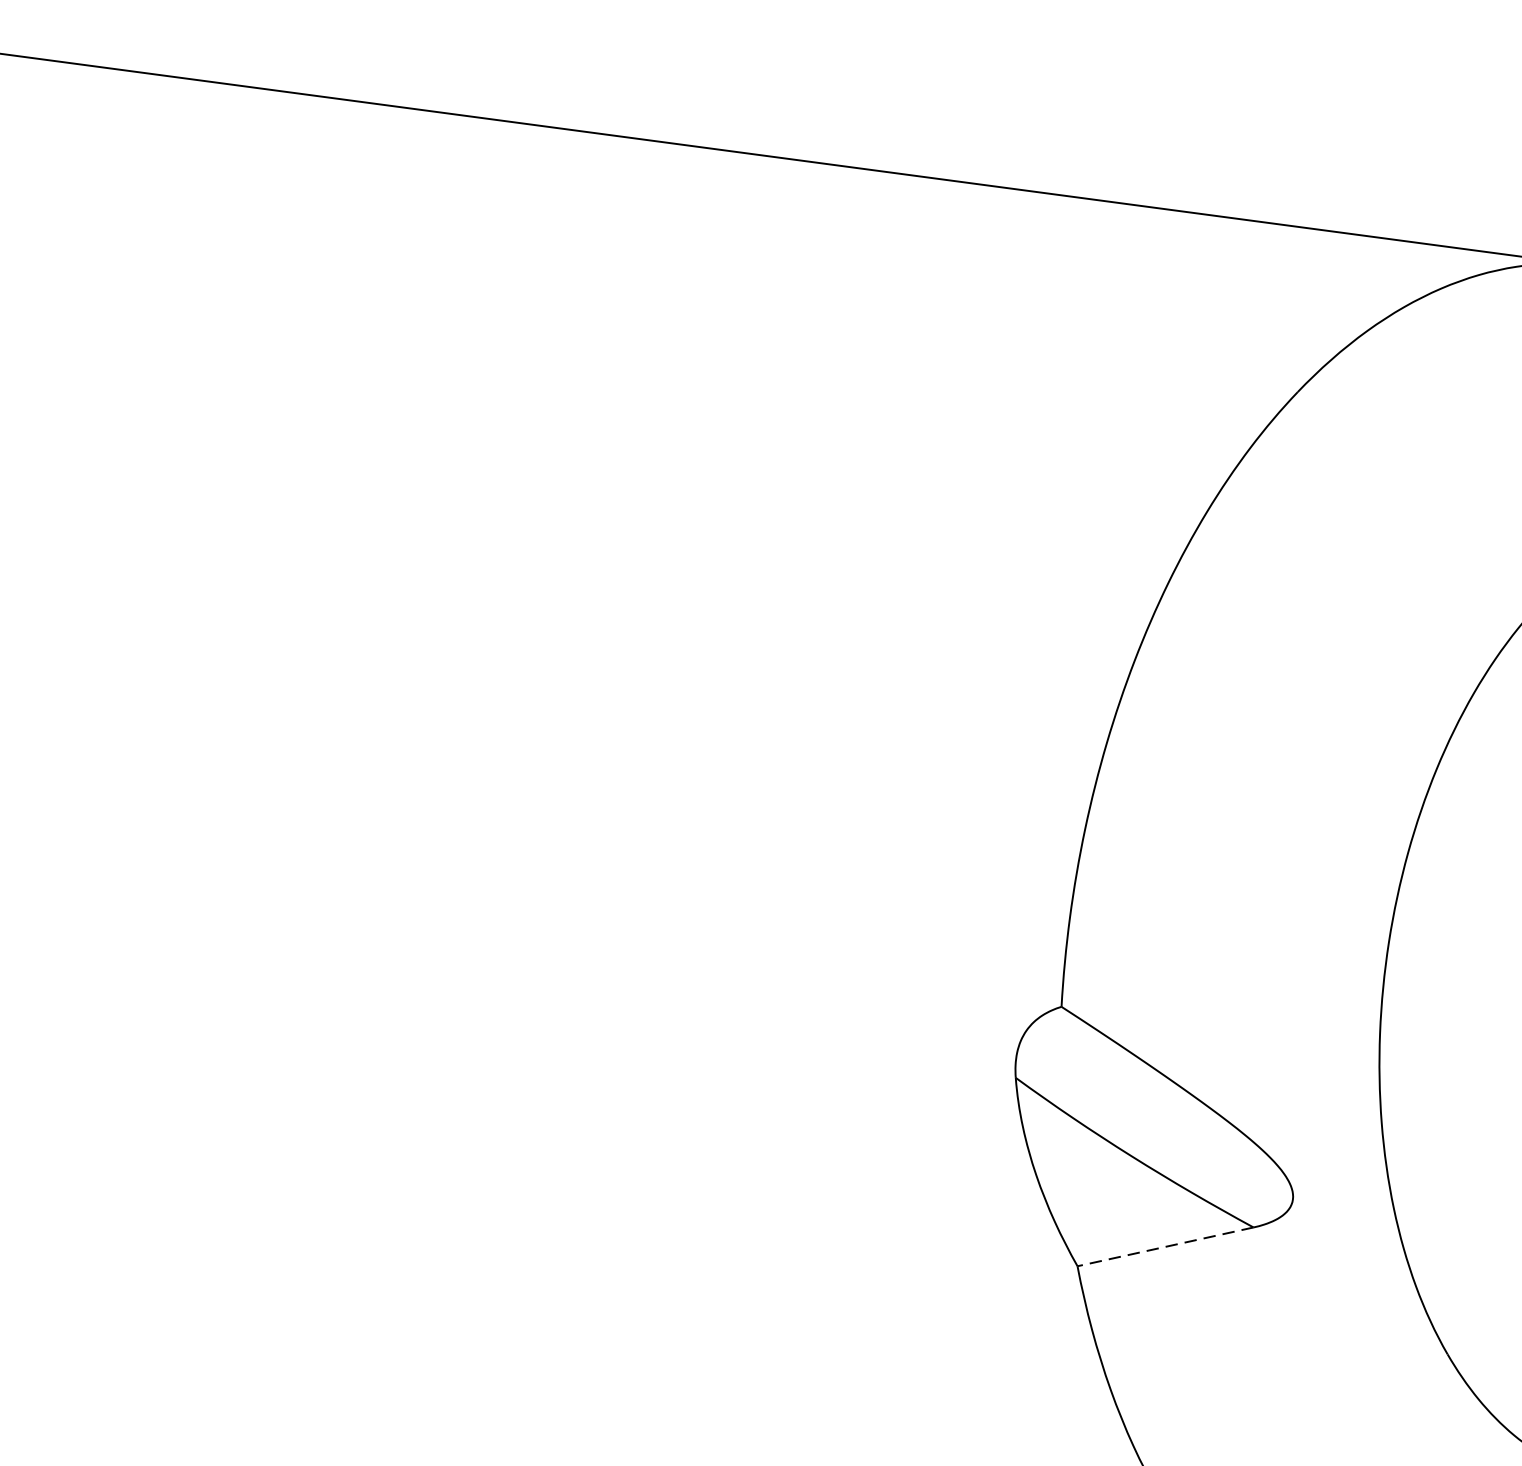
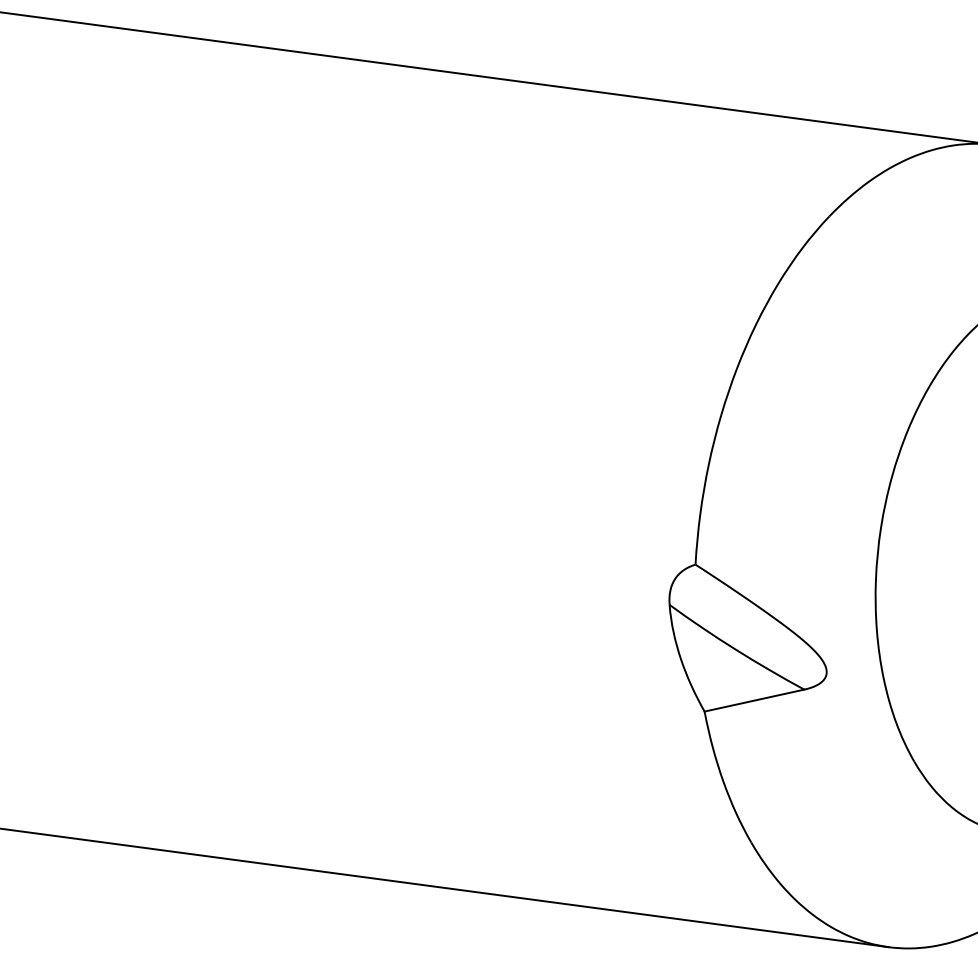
line: (1163, 1246) -> (753, 700), dashed -> solid

